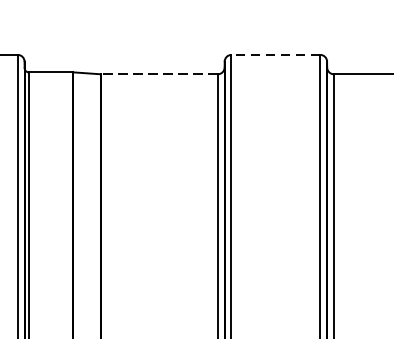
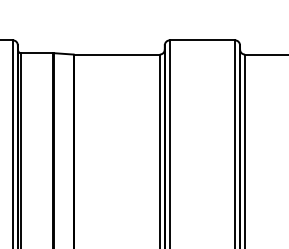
line: (275, 55) -> (202, 40), dashed -> solid
line: (158, 74) -> (116, 54), dashed -> solid

